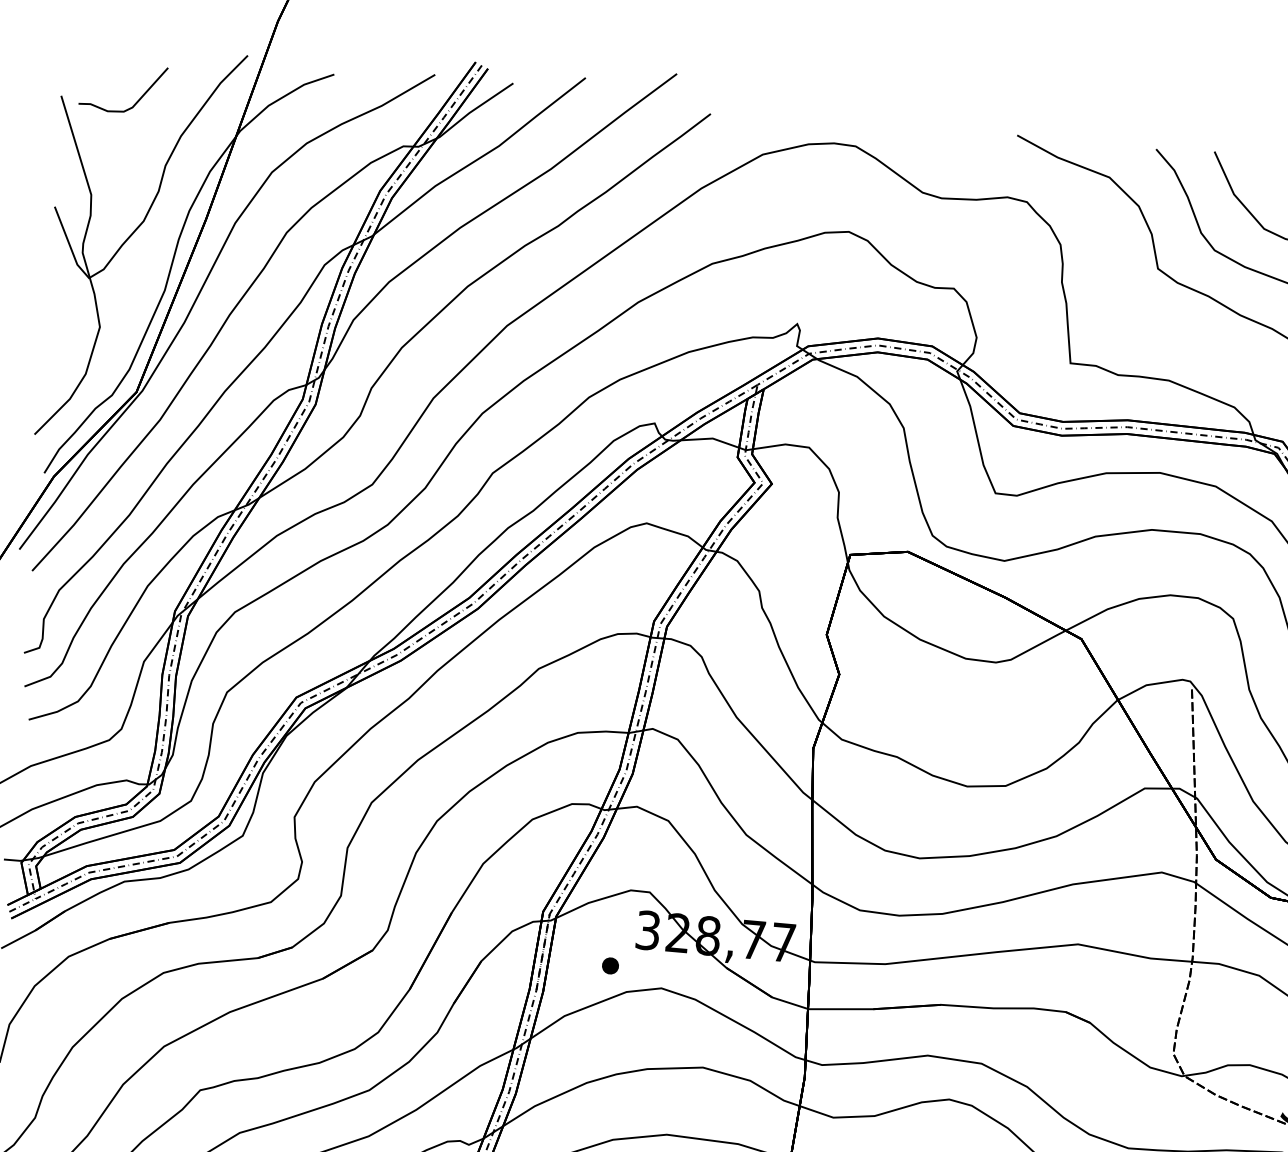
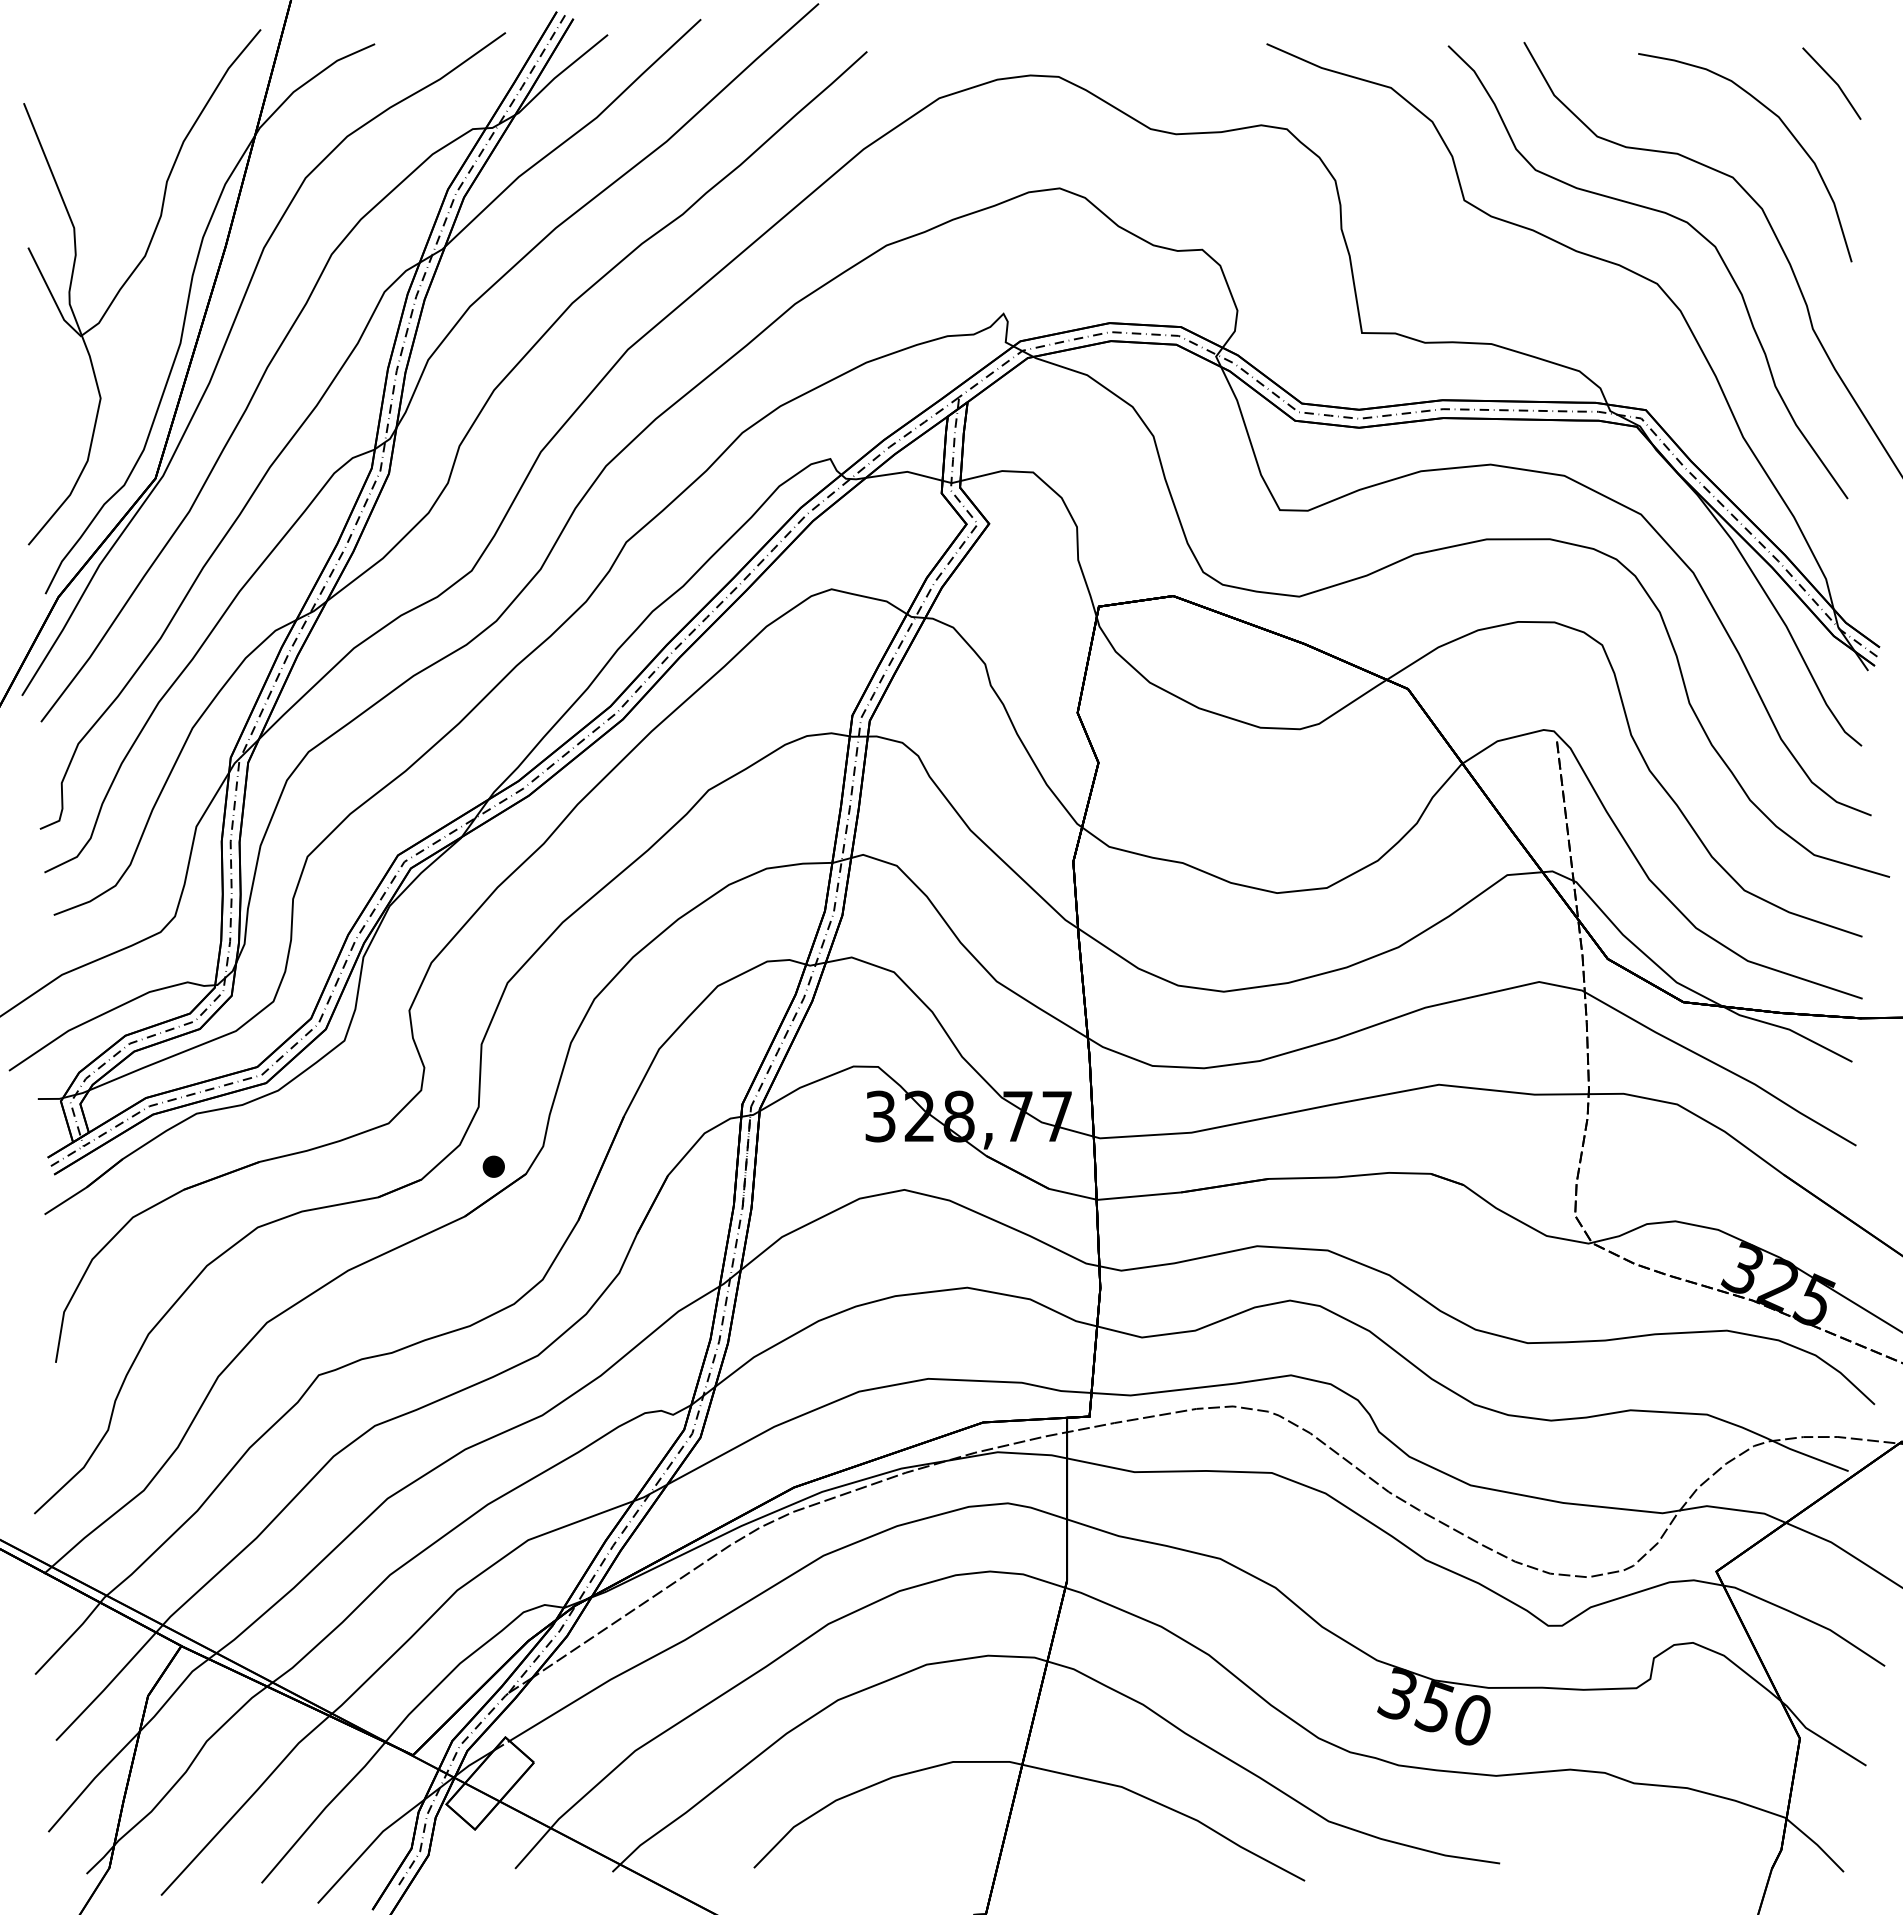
curve: (136, 101) -> (122, 101), removed
part: (610, 965) -> (493, 1166), moved

